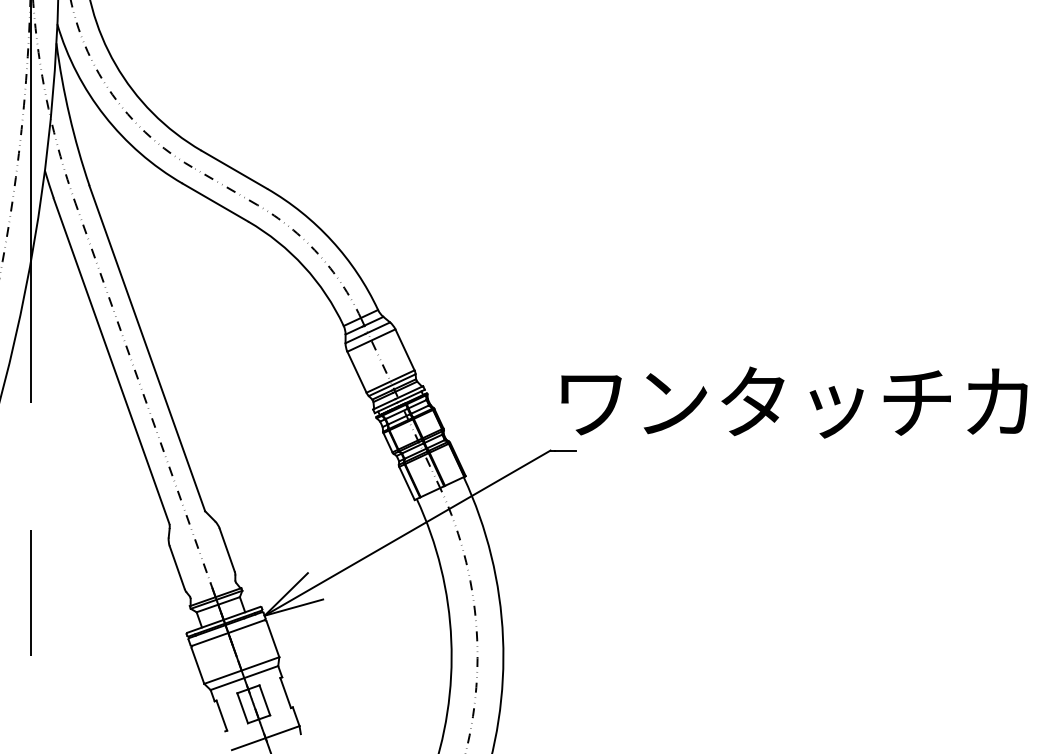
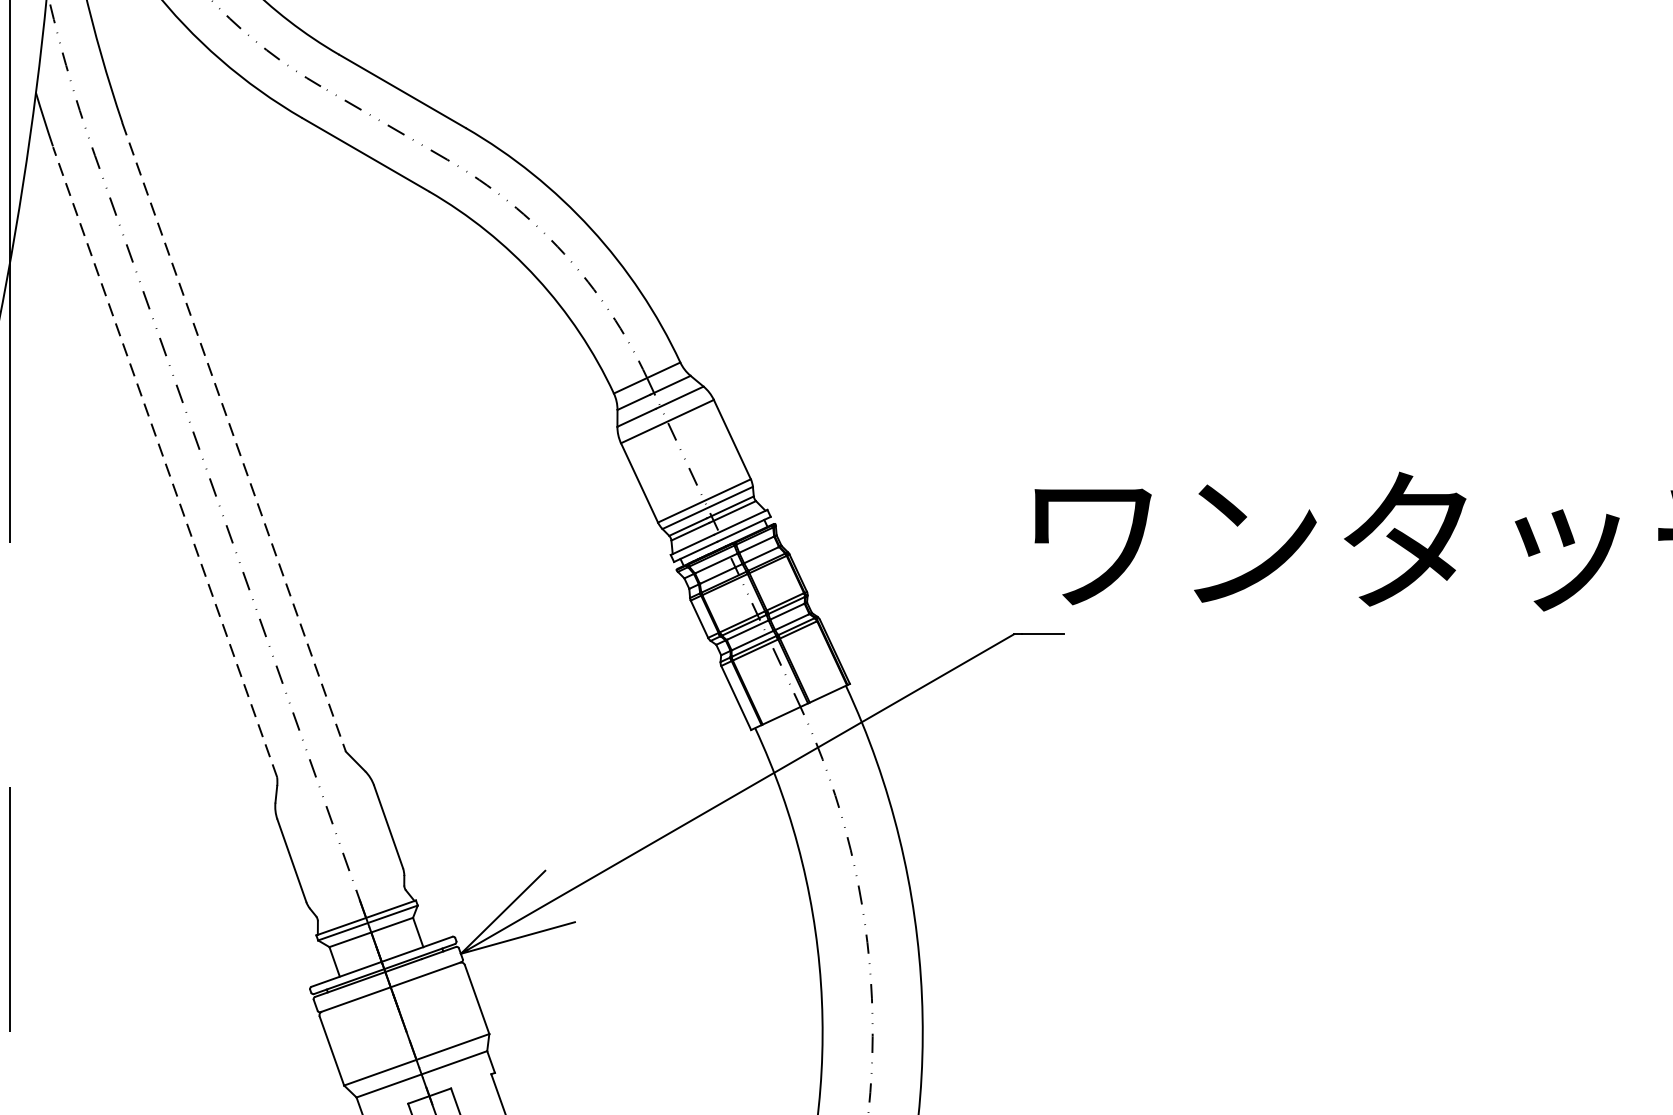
line: (147, 348) -> (234, 436), solid -> dashed
line: (111, 361) -> (164, 462), solid -> dashed

